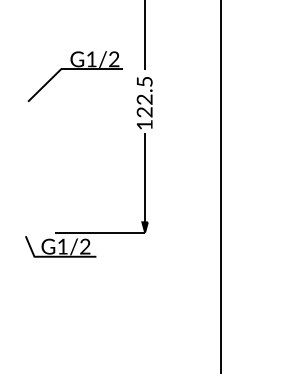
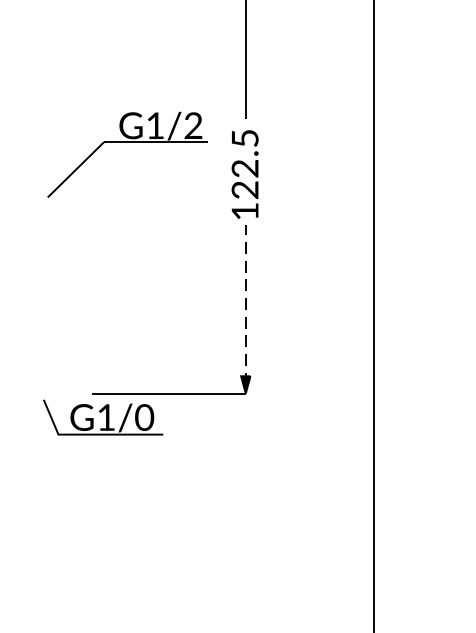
part: (74, 69) -> (126, 142), moved
line: (145, 179) -> (246, 303), solid -> dashed
text: (84, 246) -> (143, 417), G1/2 -> G1/0

